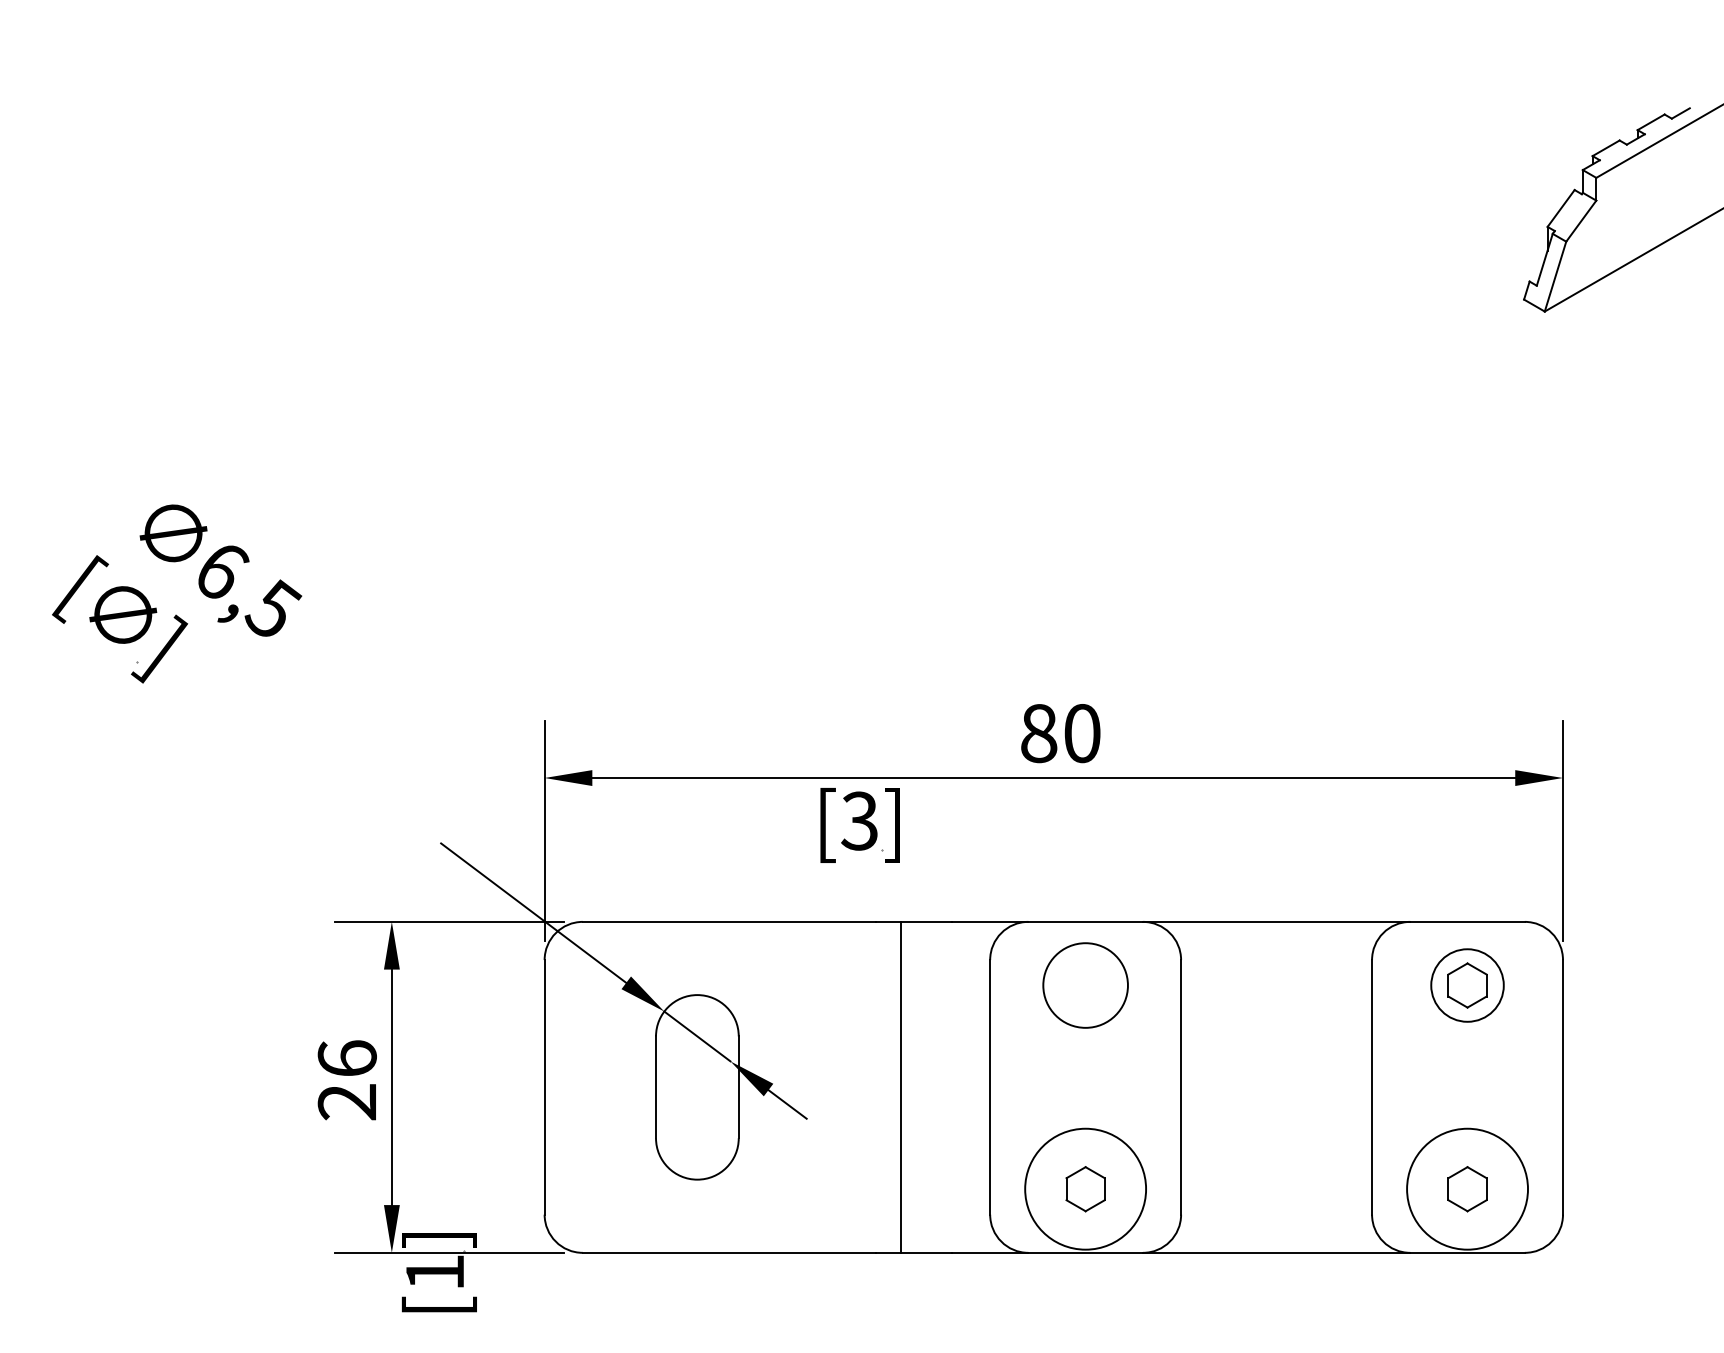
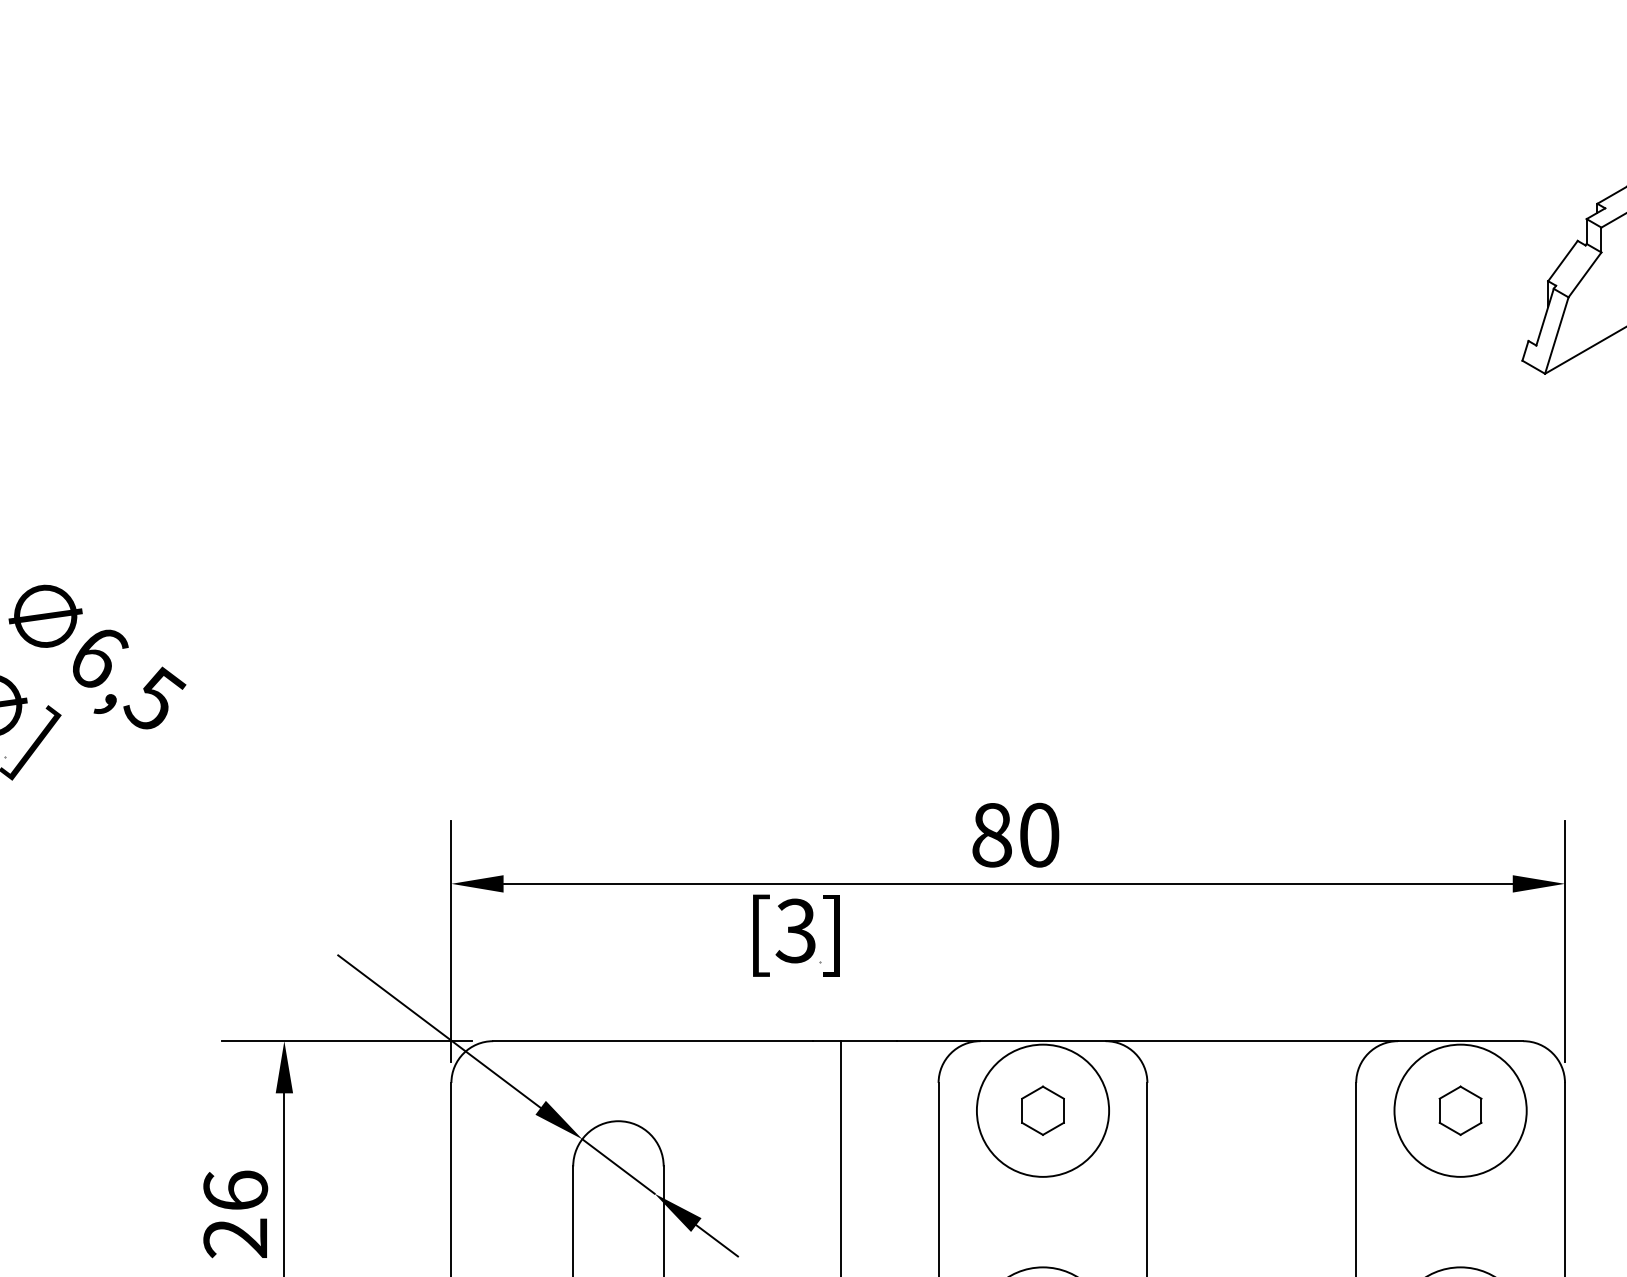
circle: (1085, 985) -> (1042, 1110), size x1.43
part: (1085, 985) -> (1042, 1110), added
circle: (1467, 985) -> (1460, 1110), size x1.67

